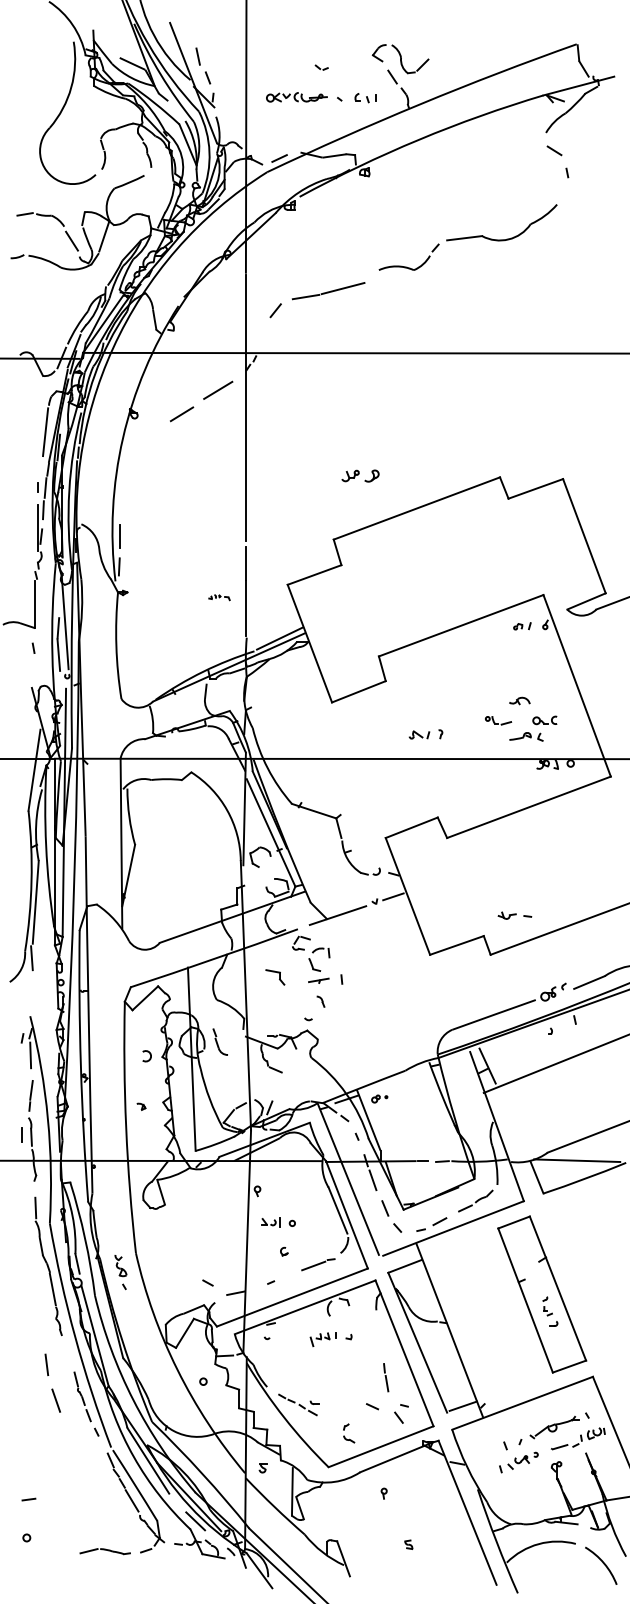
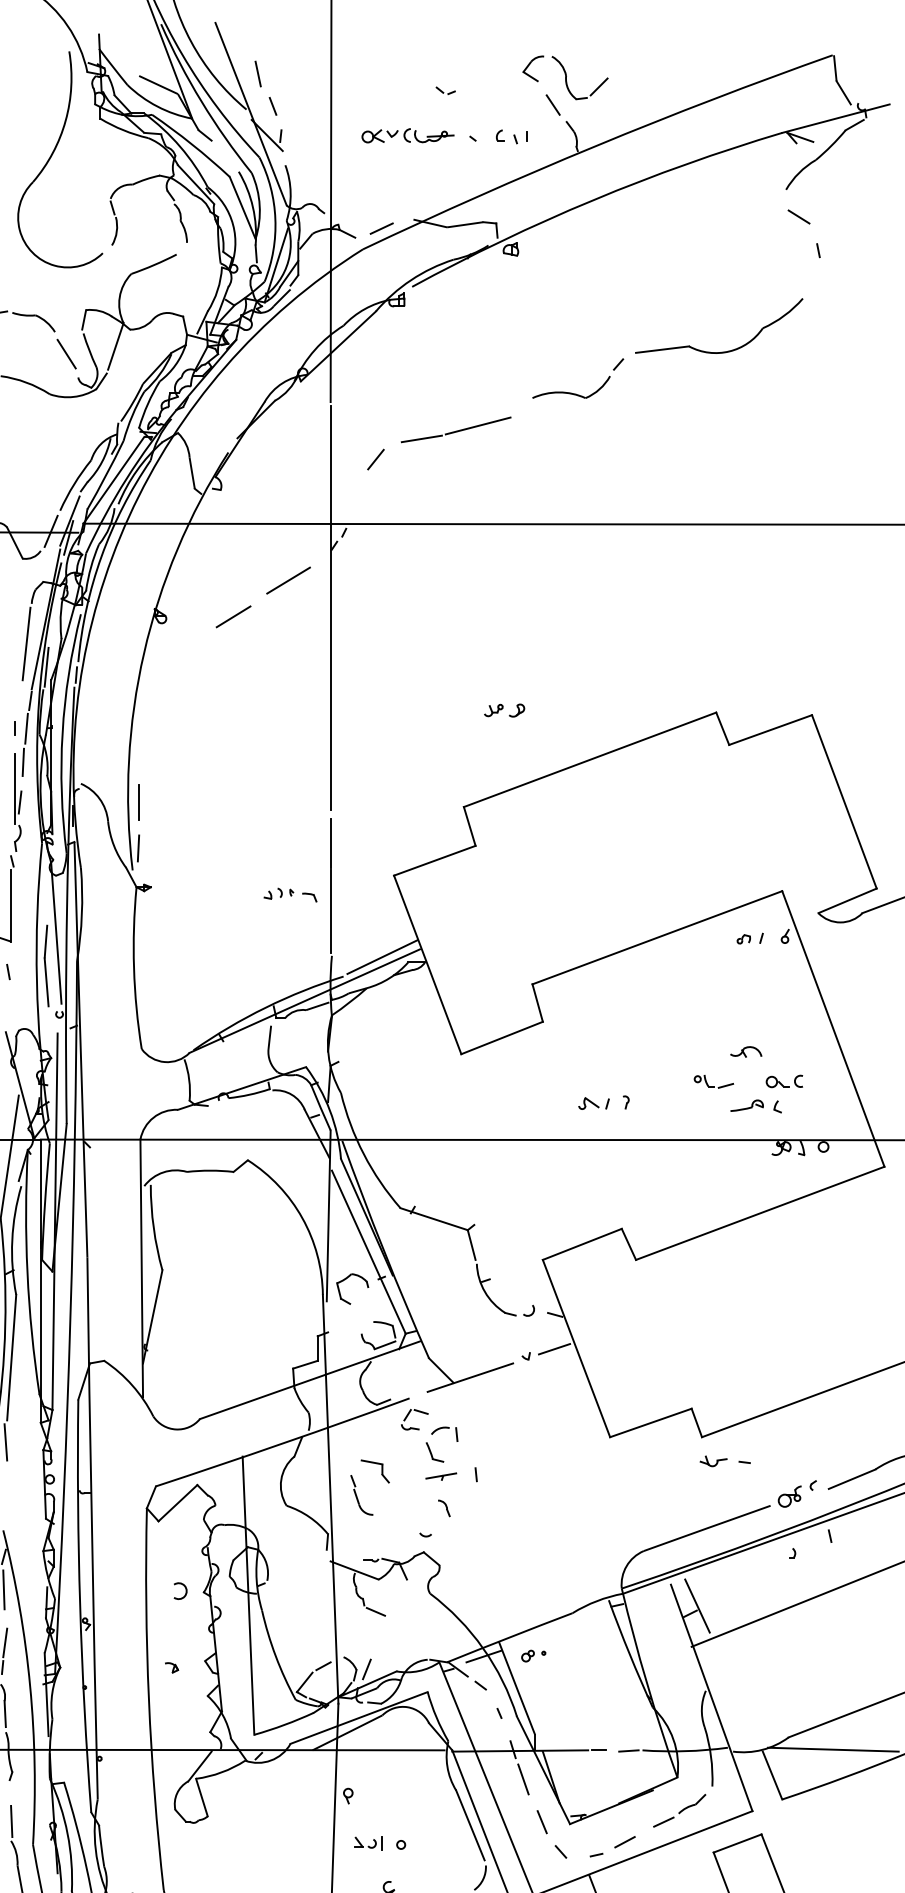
part: (360, 475) -> (504, 709), size x0.71
part: (219, 597) -> (290, 894), size x1.67
part: (514, 915) -> (724, 1461), moved
part: (219, 1041) -> (360, 1494), moved

